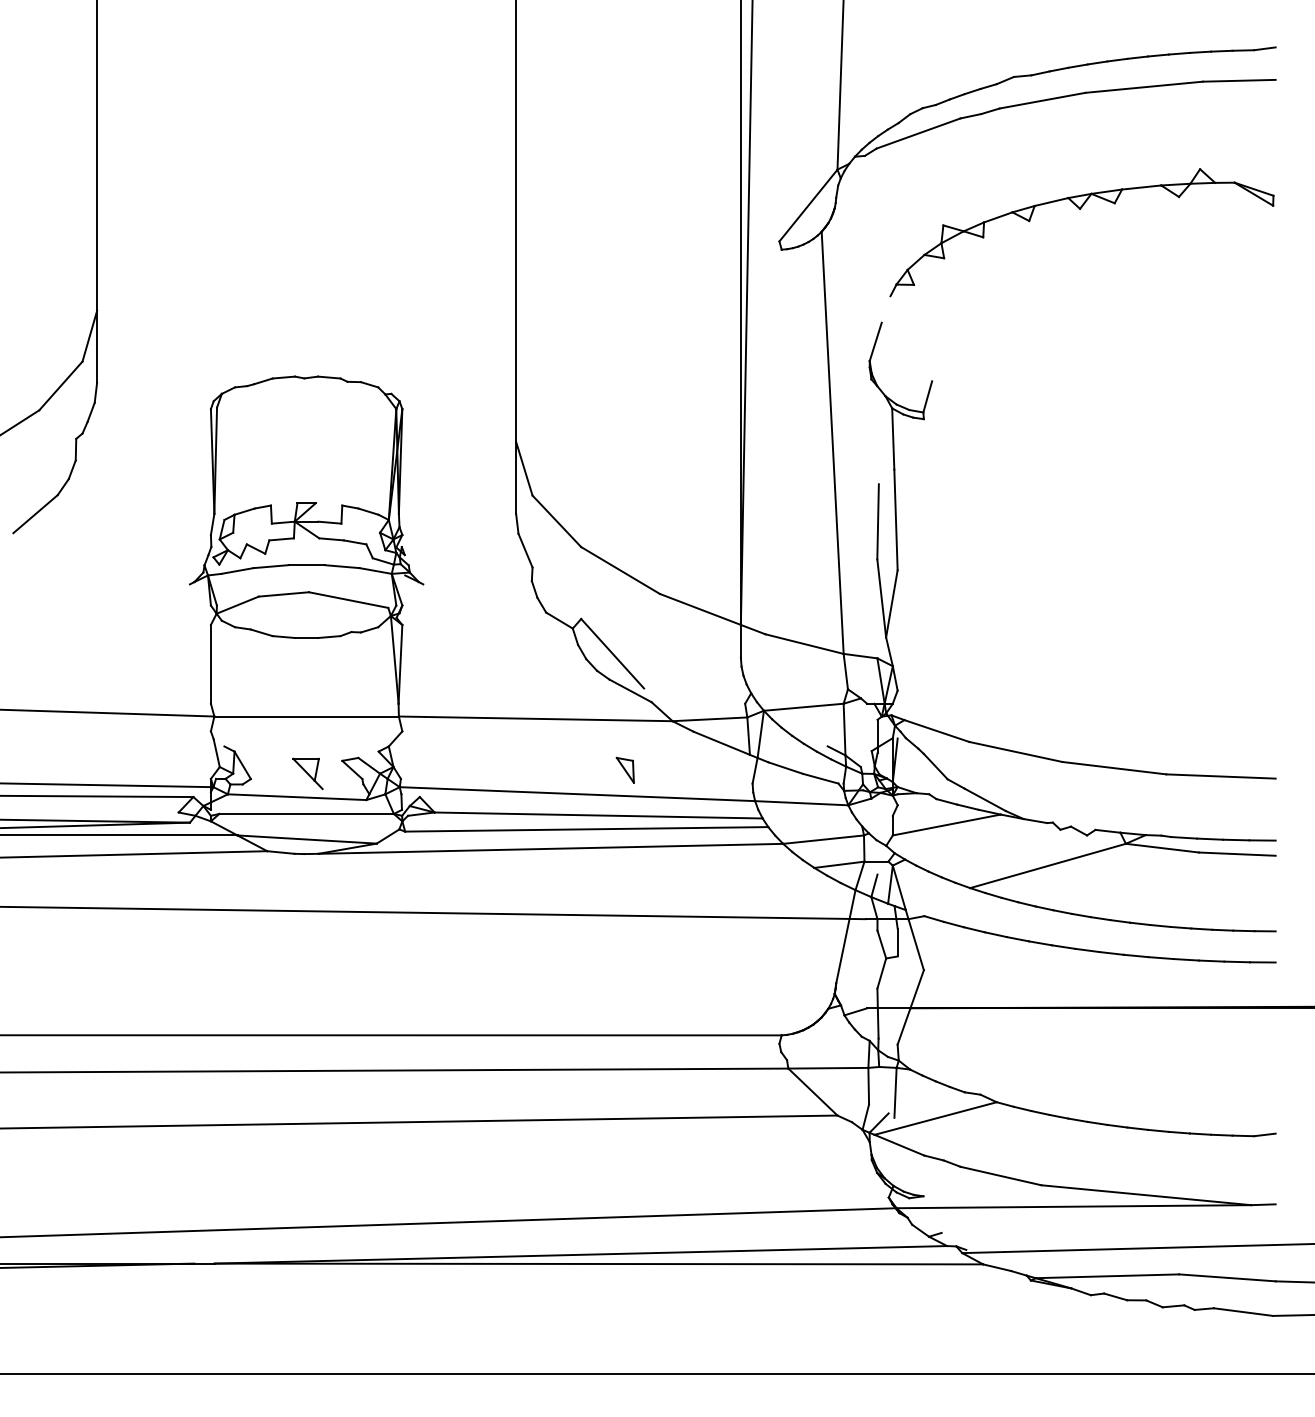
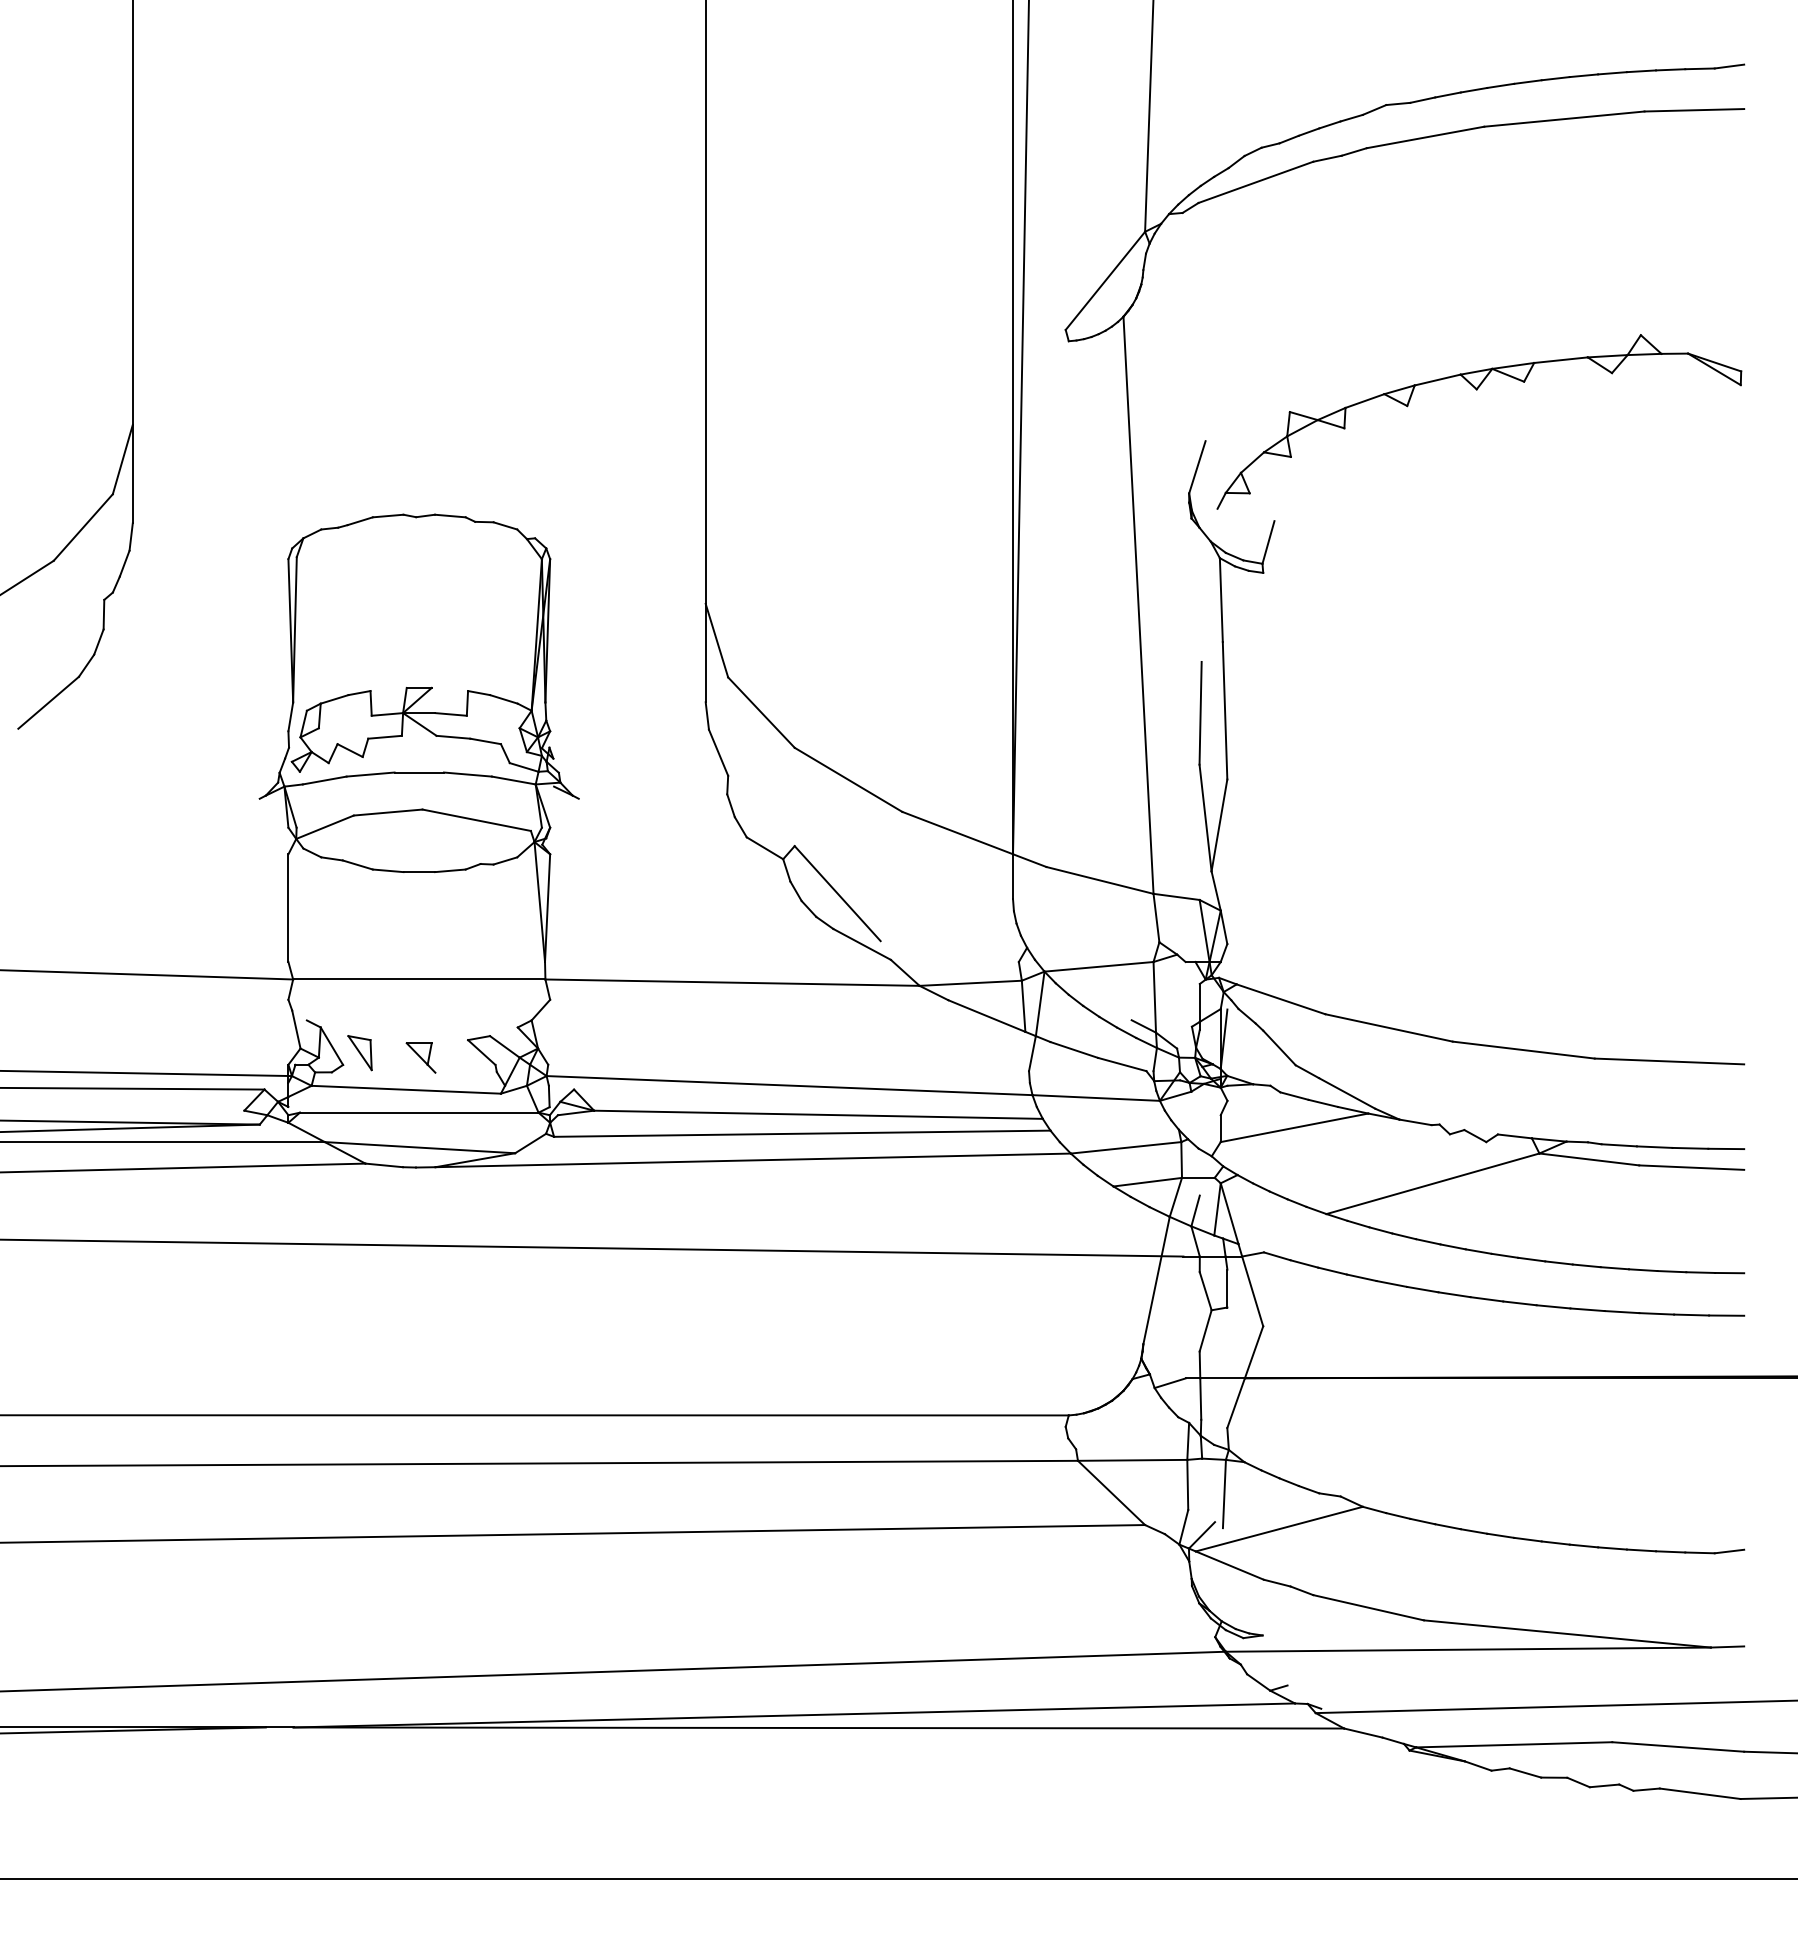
part: (1080, 209) -> (1477, 390), moved
part: (624, 770) -> (359, 1053), moved
part: (307, 773) -> (420, 1057), size x0.71

